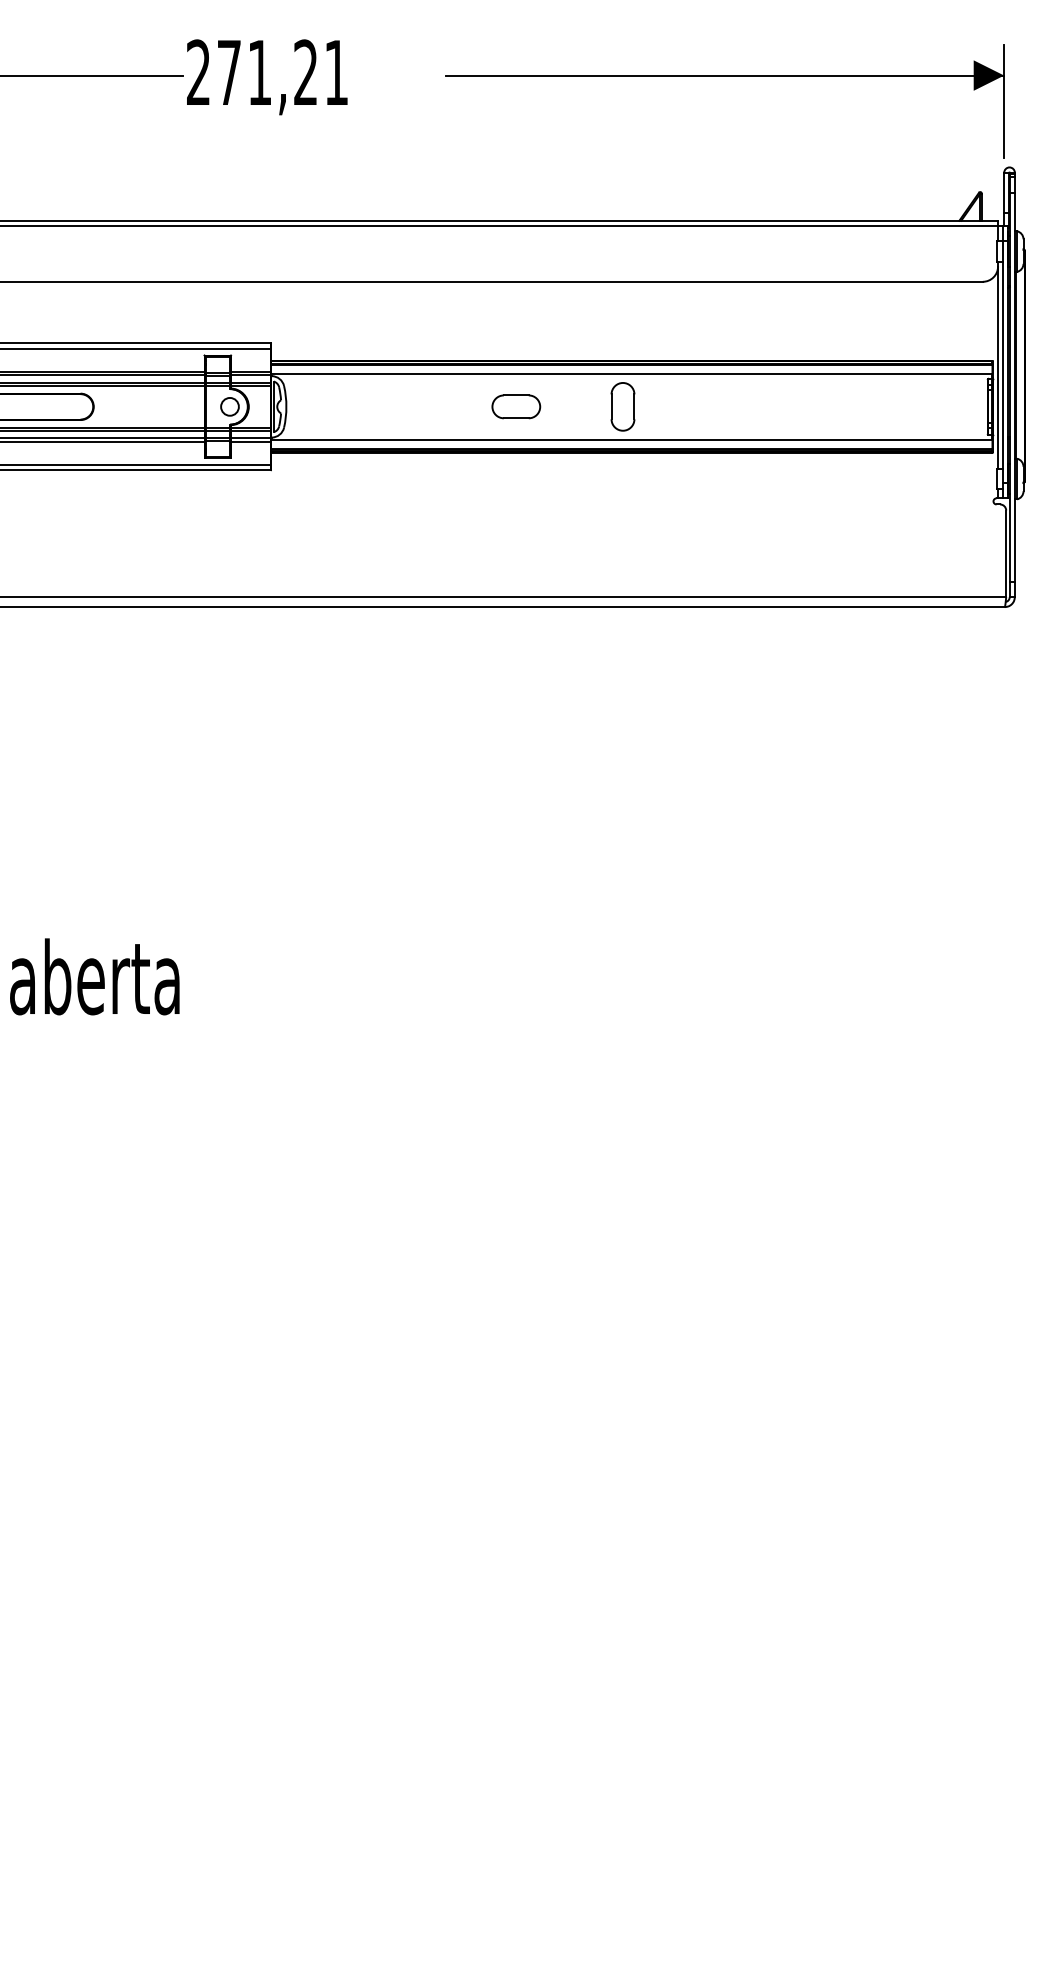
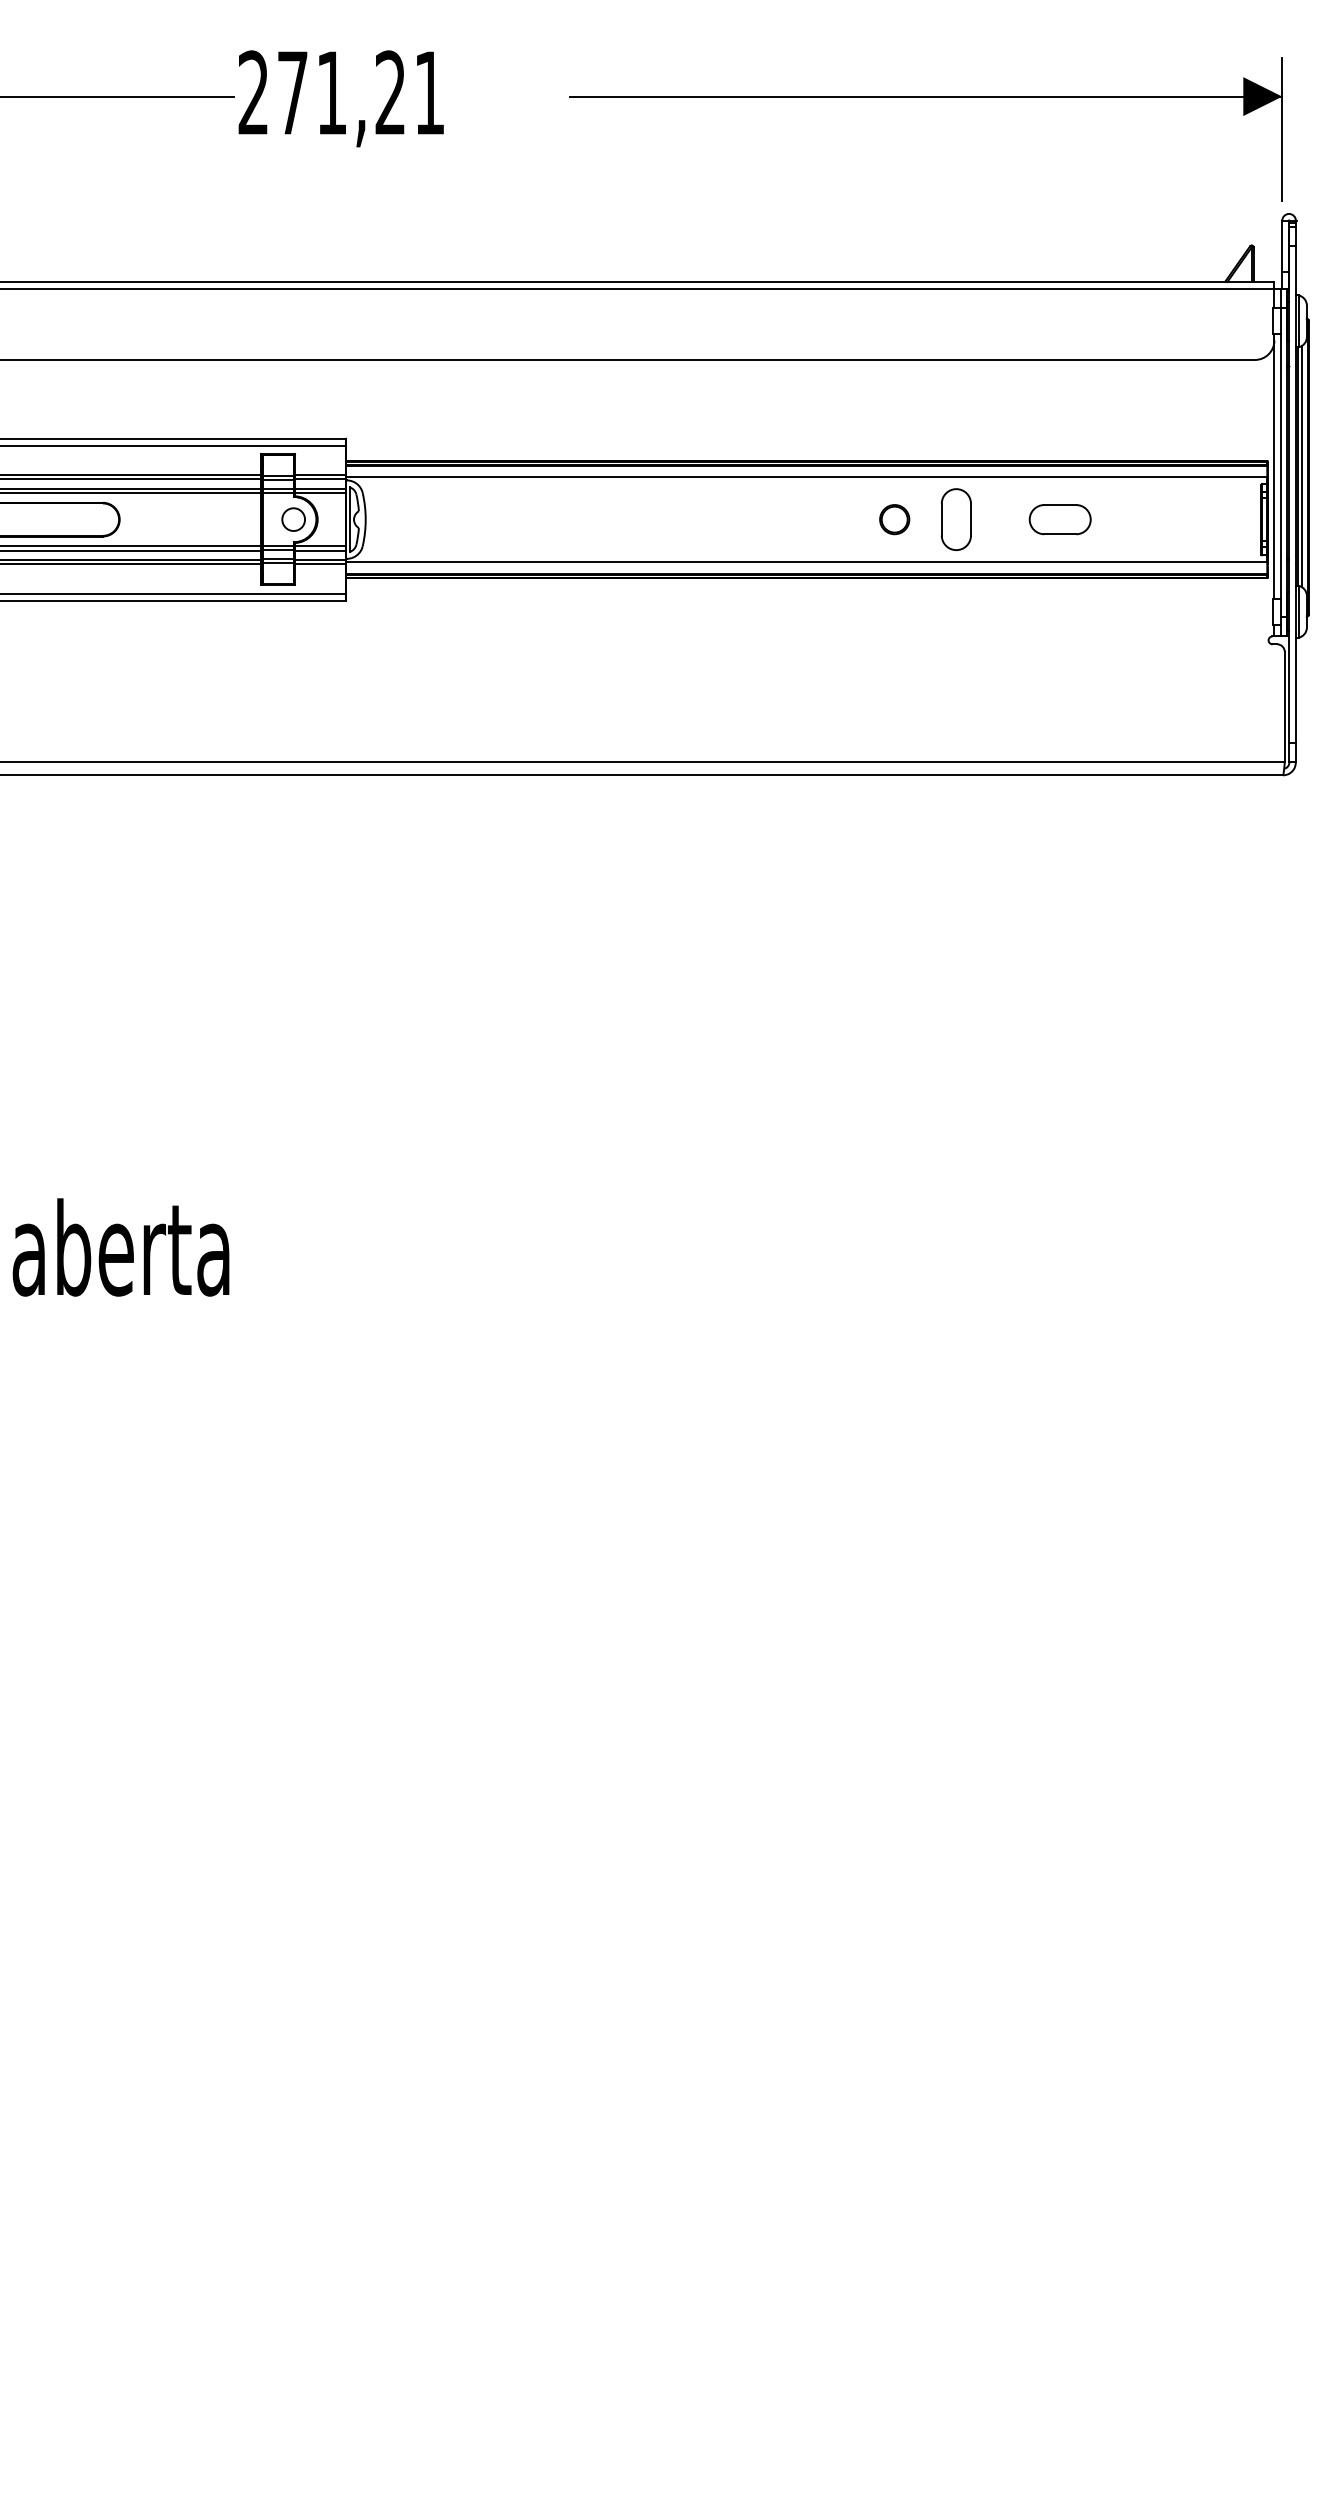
line: (1019, 364) -> (1301, 465), added
part: (516, 406) -> (1060, 519), moved
part: (622, 406) -> (955, 519), moved
part: (700, 406) -> (894, 519), added

